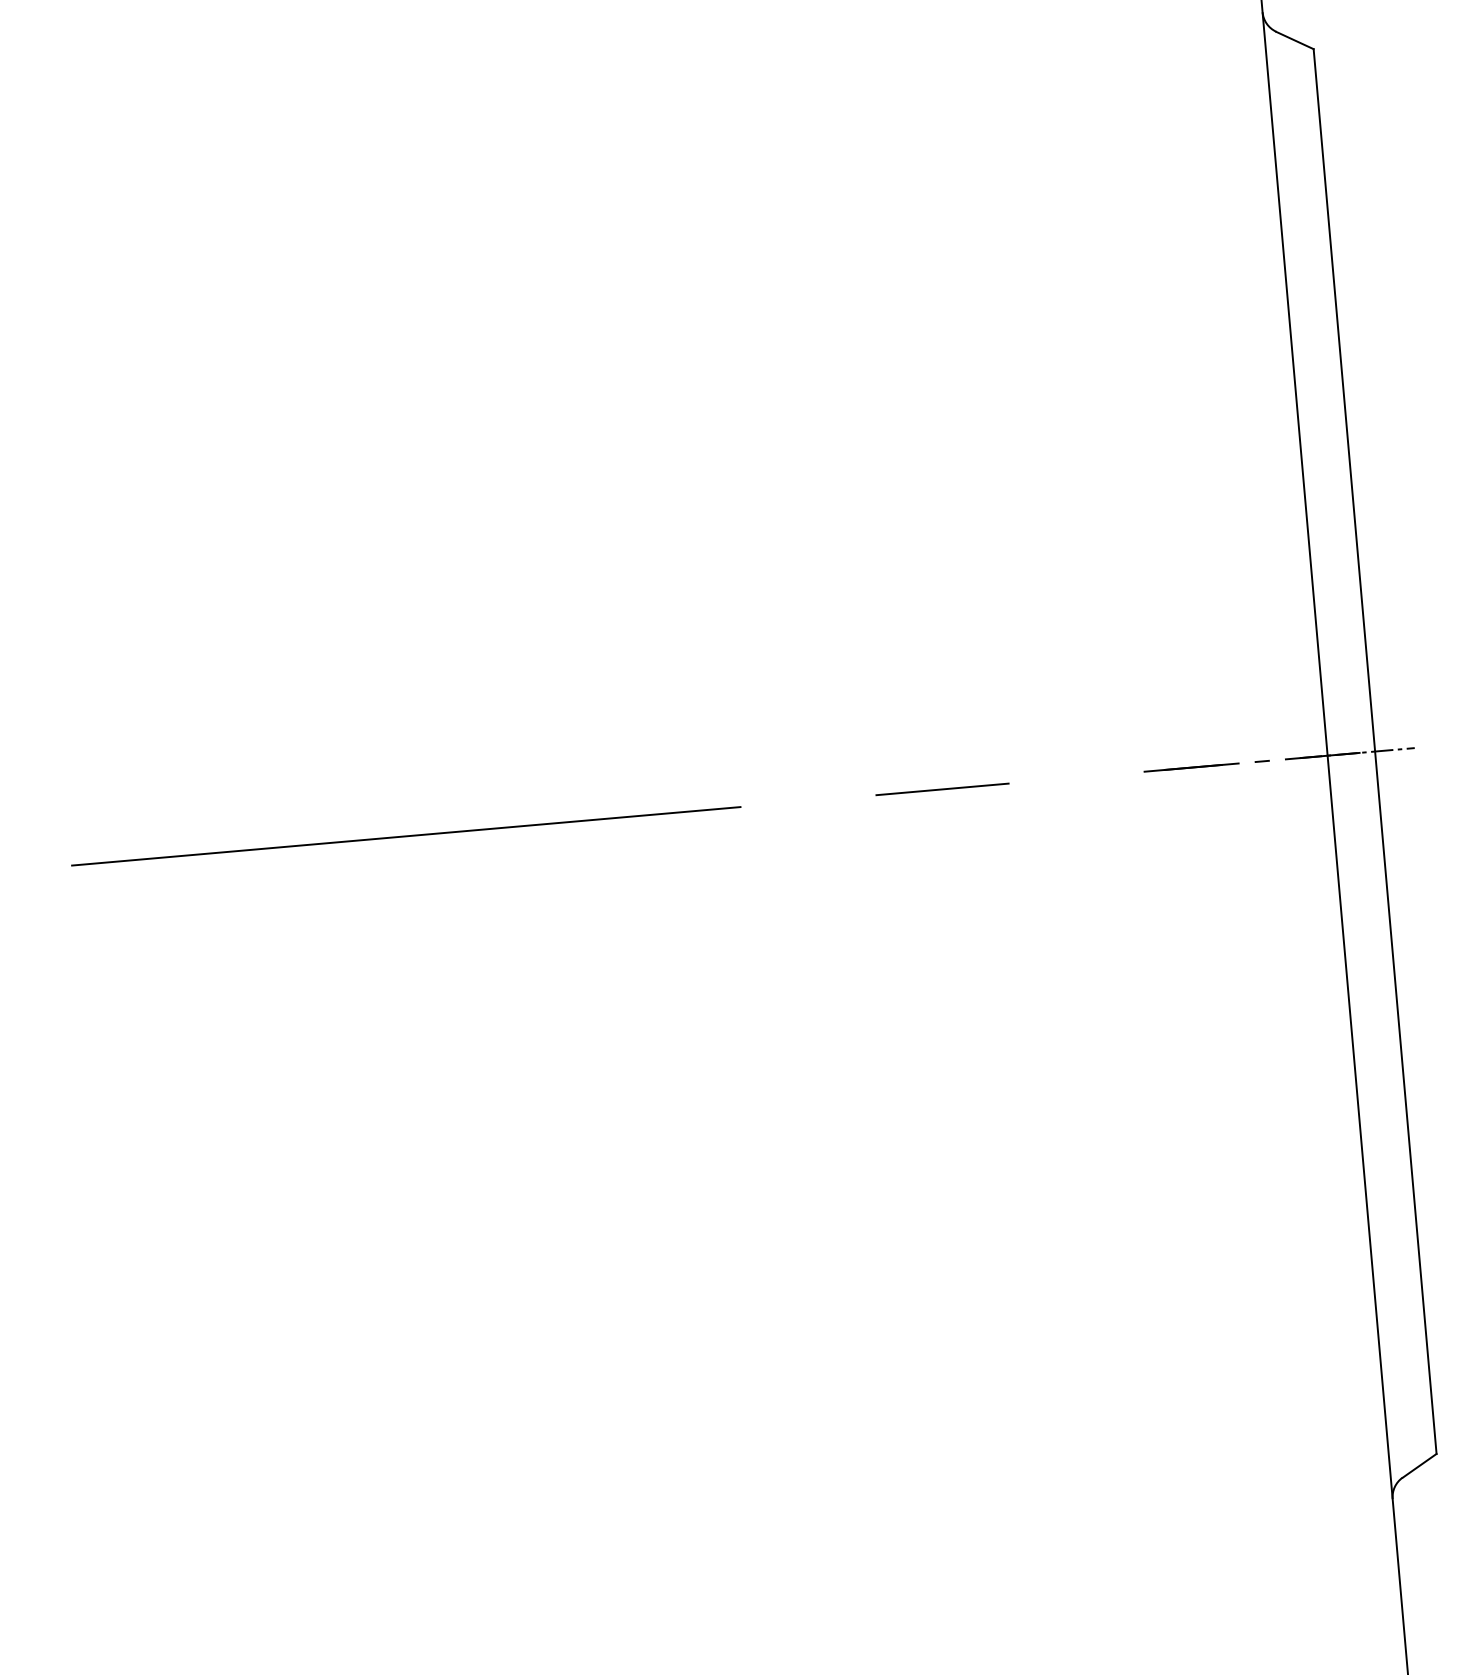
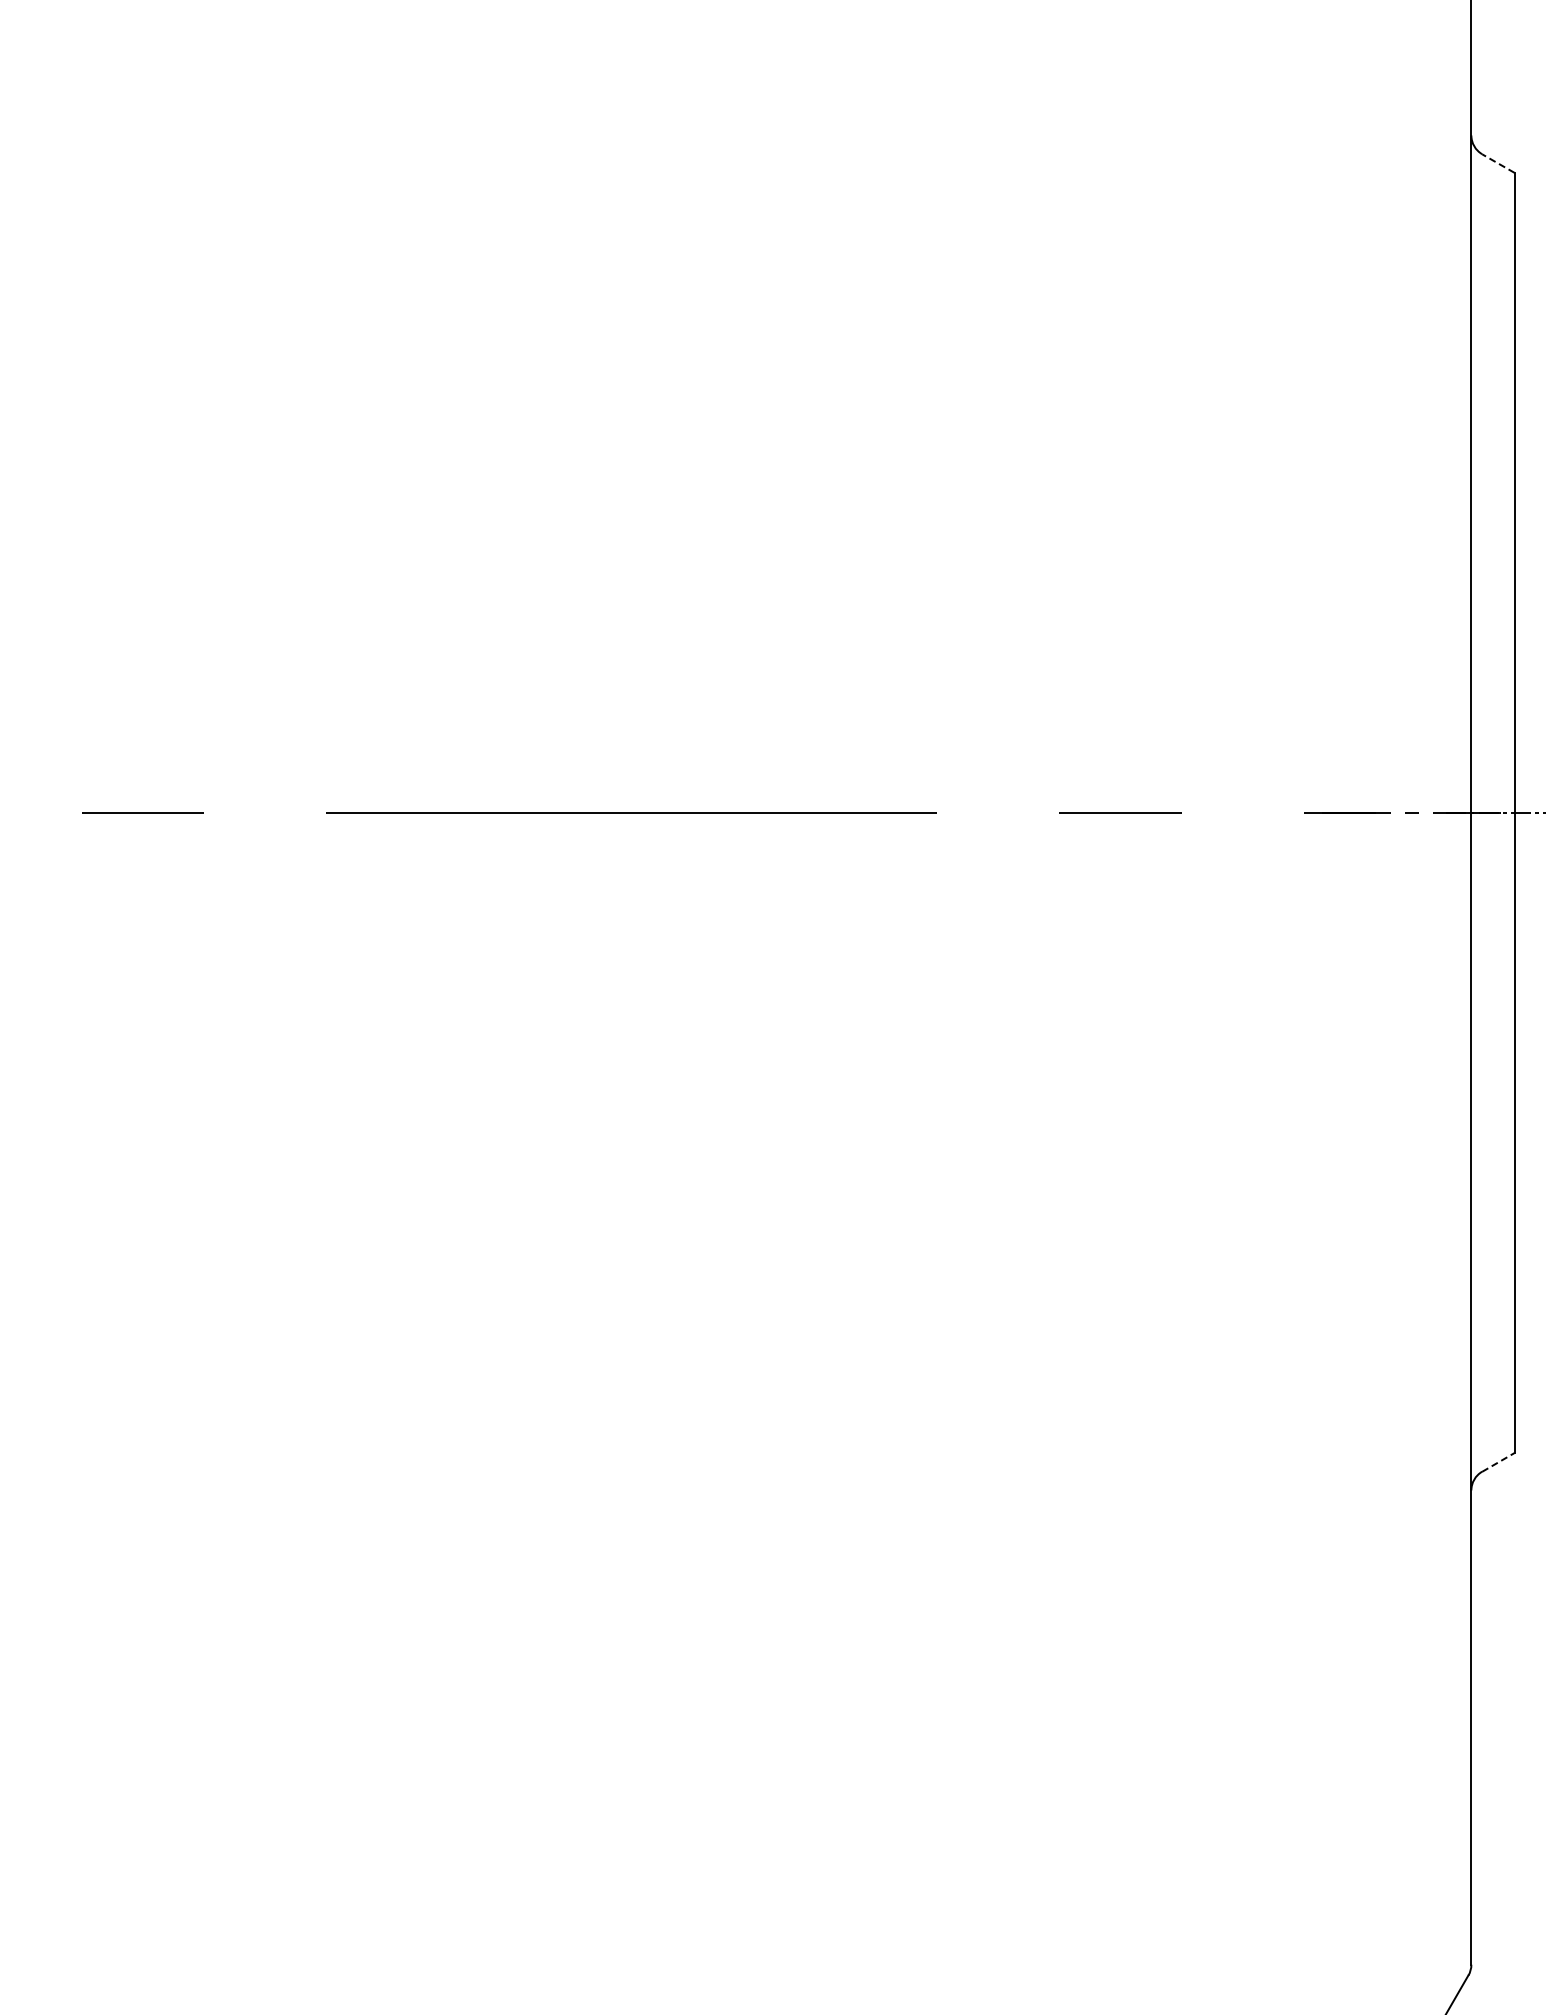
line: (1295, 40) -> (1498, 163), solid -> dashed
line: (1419, 1465) -> (1498, 1462), solid -> dashed

